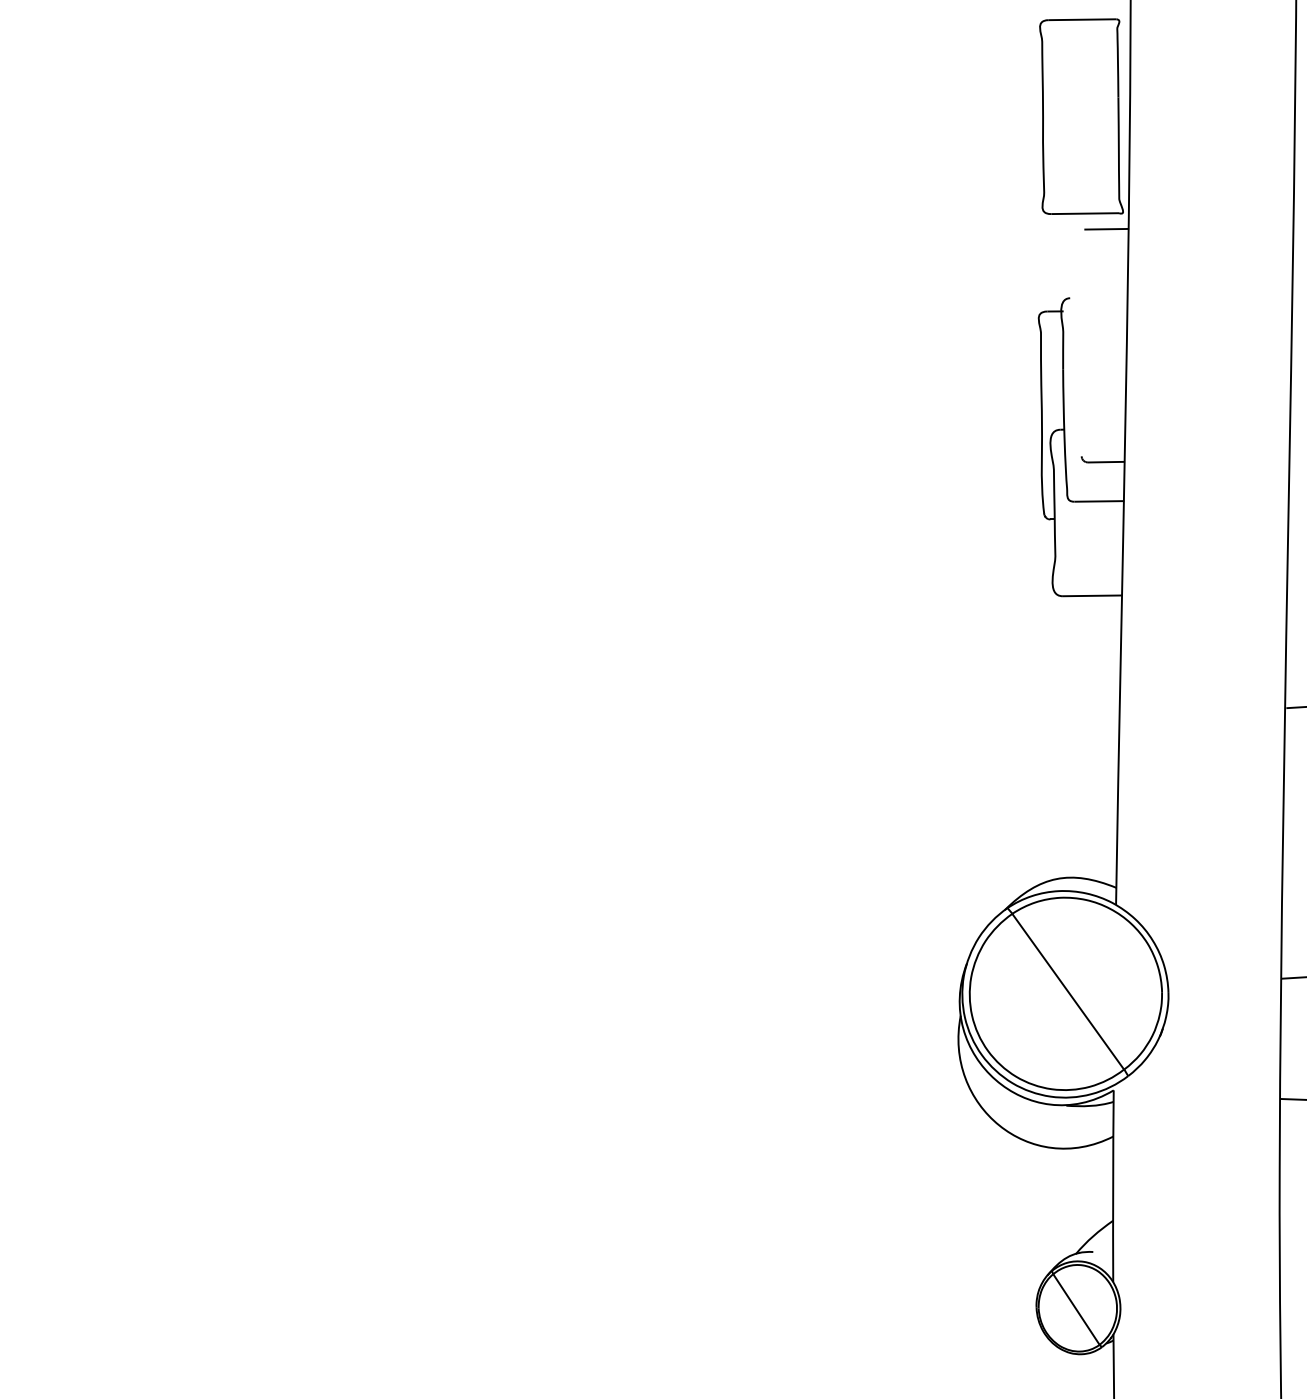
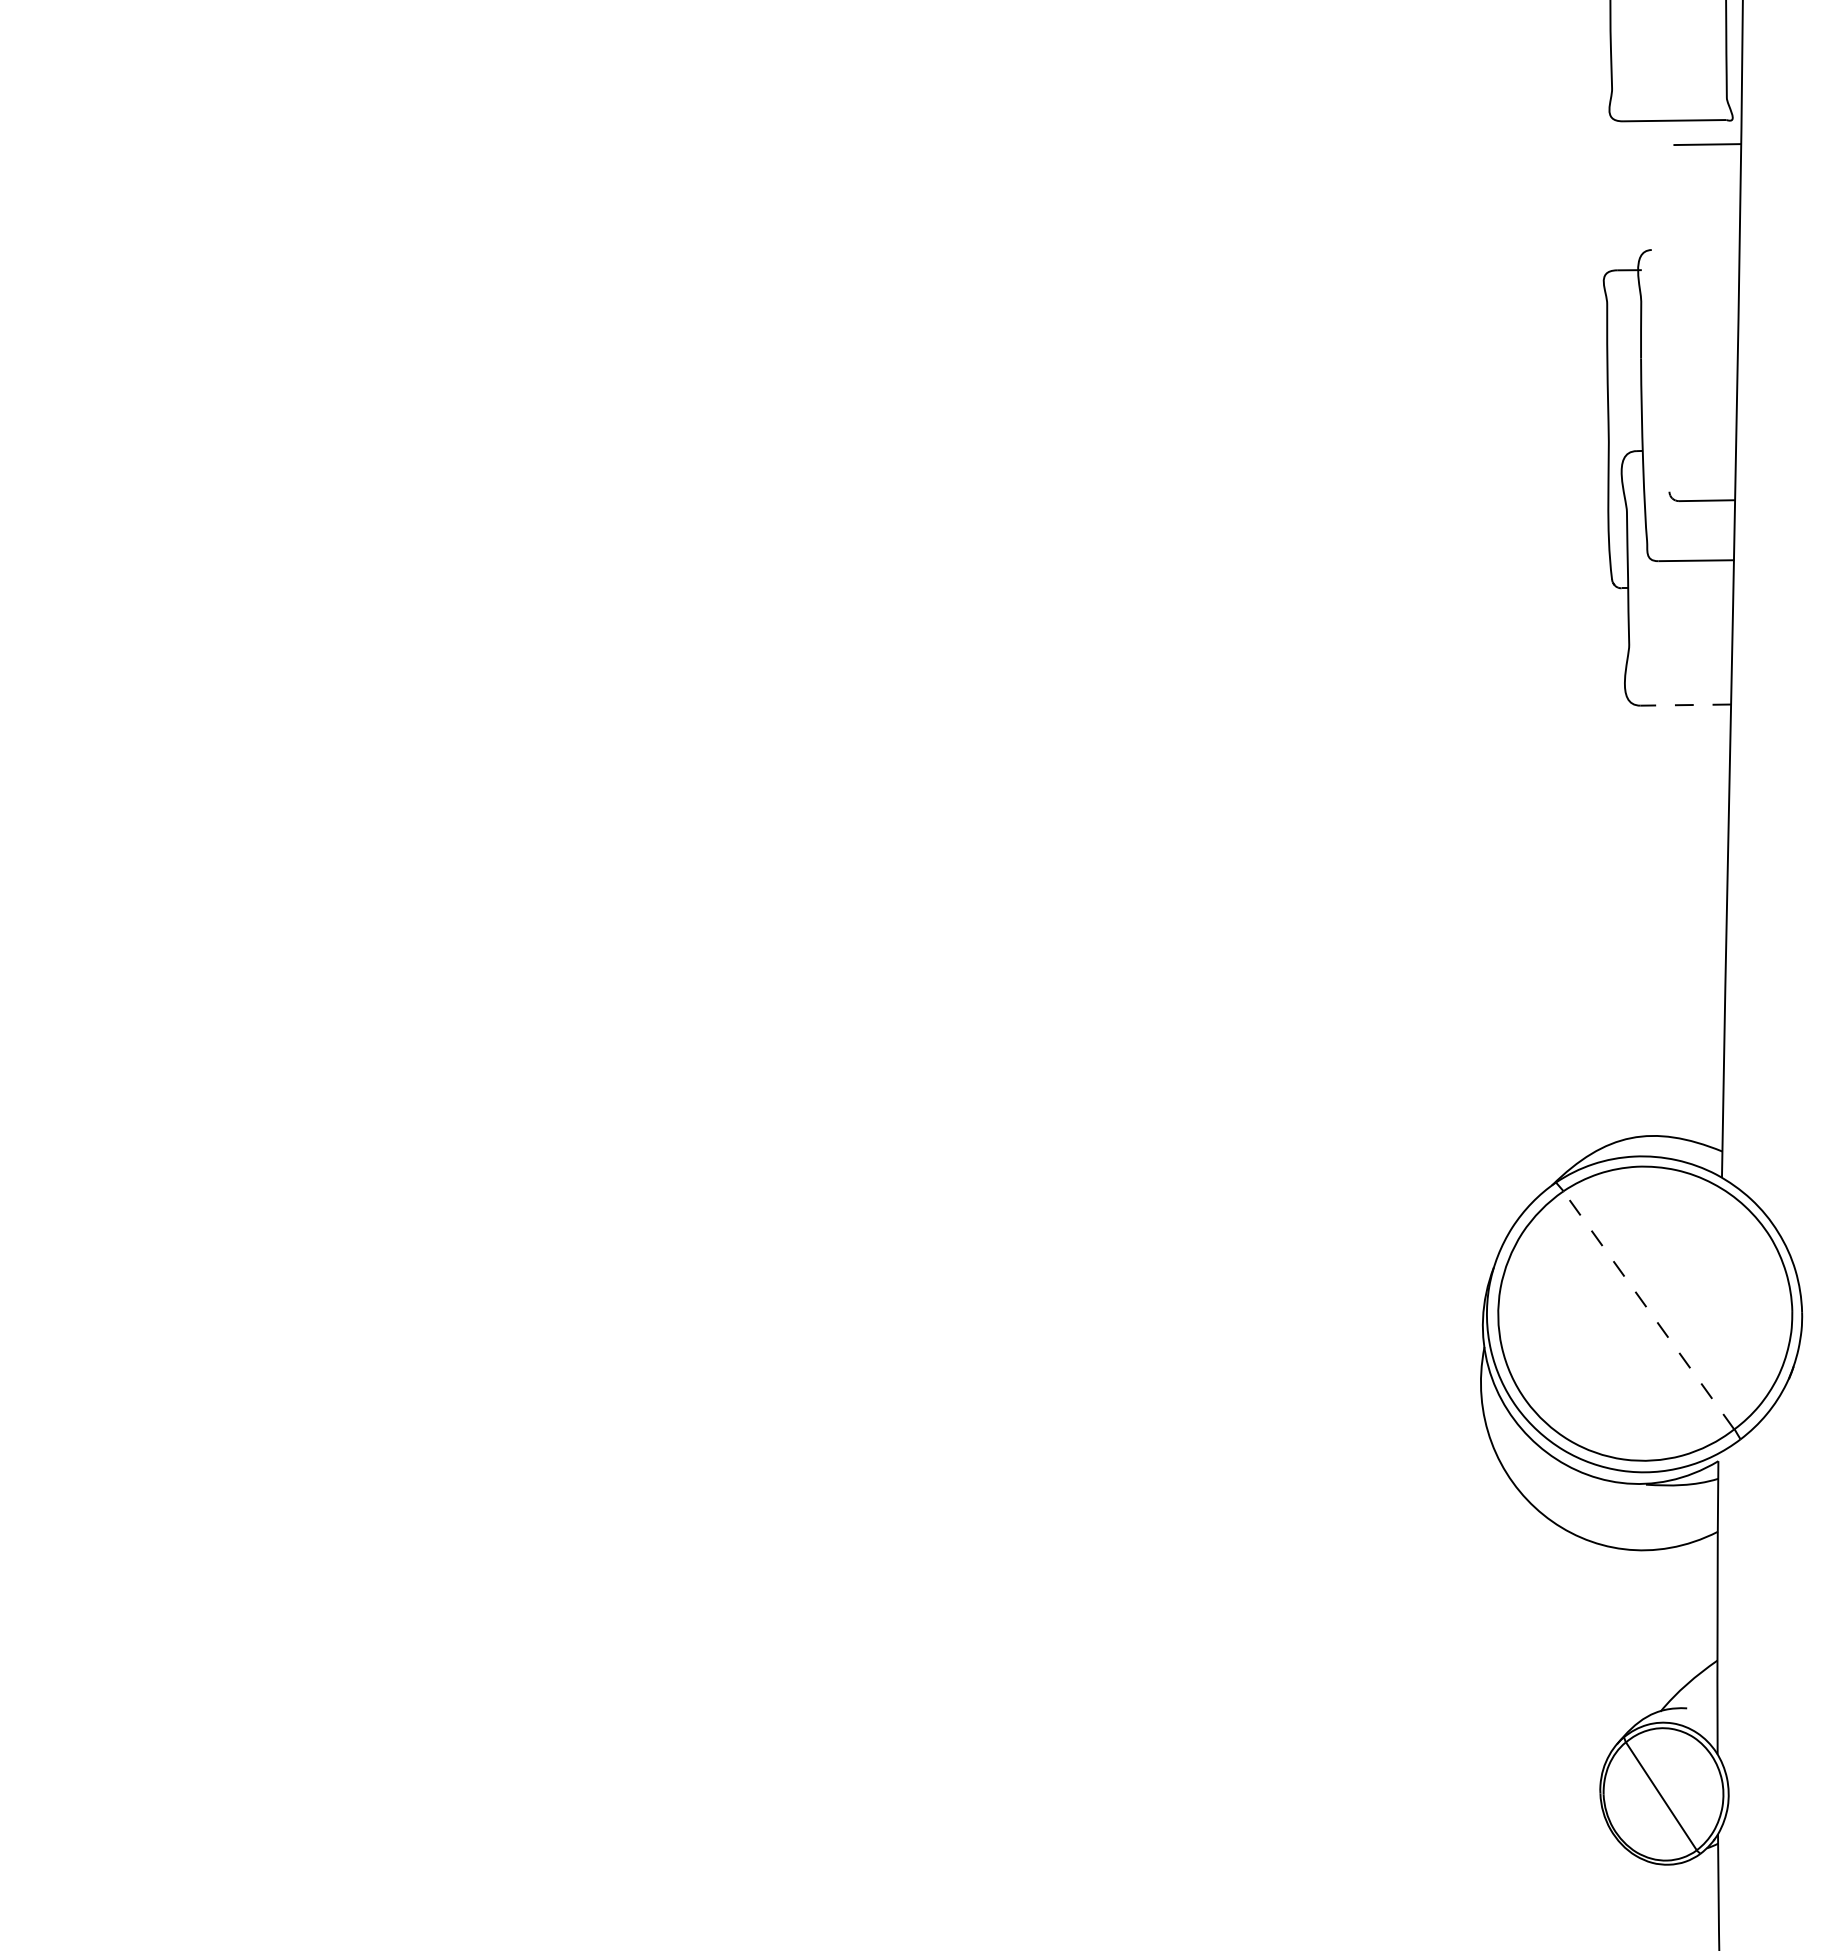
line: (1092, 595) -> (1685, 704), solid -> dashed
line: (1068, 991) -> (1649, 1310), solid -> dashed

